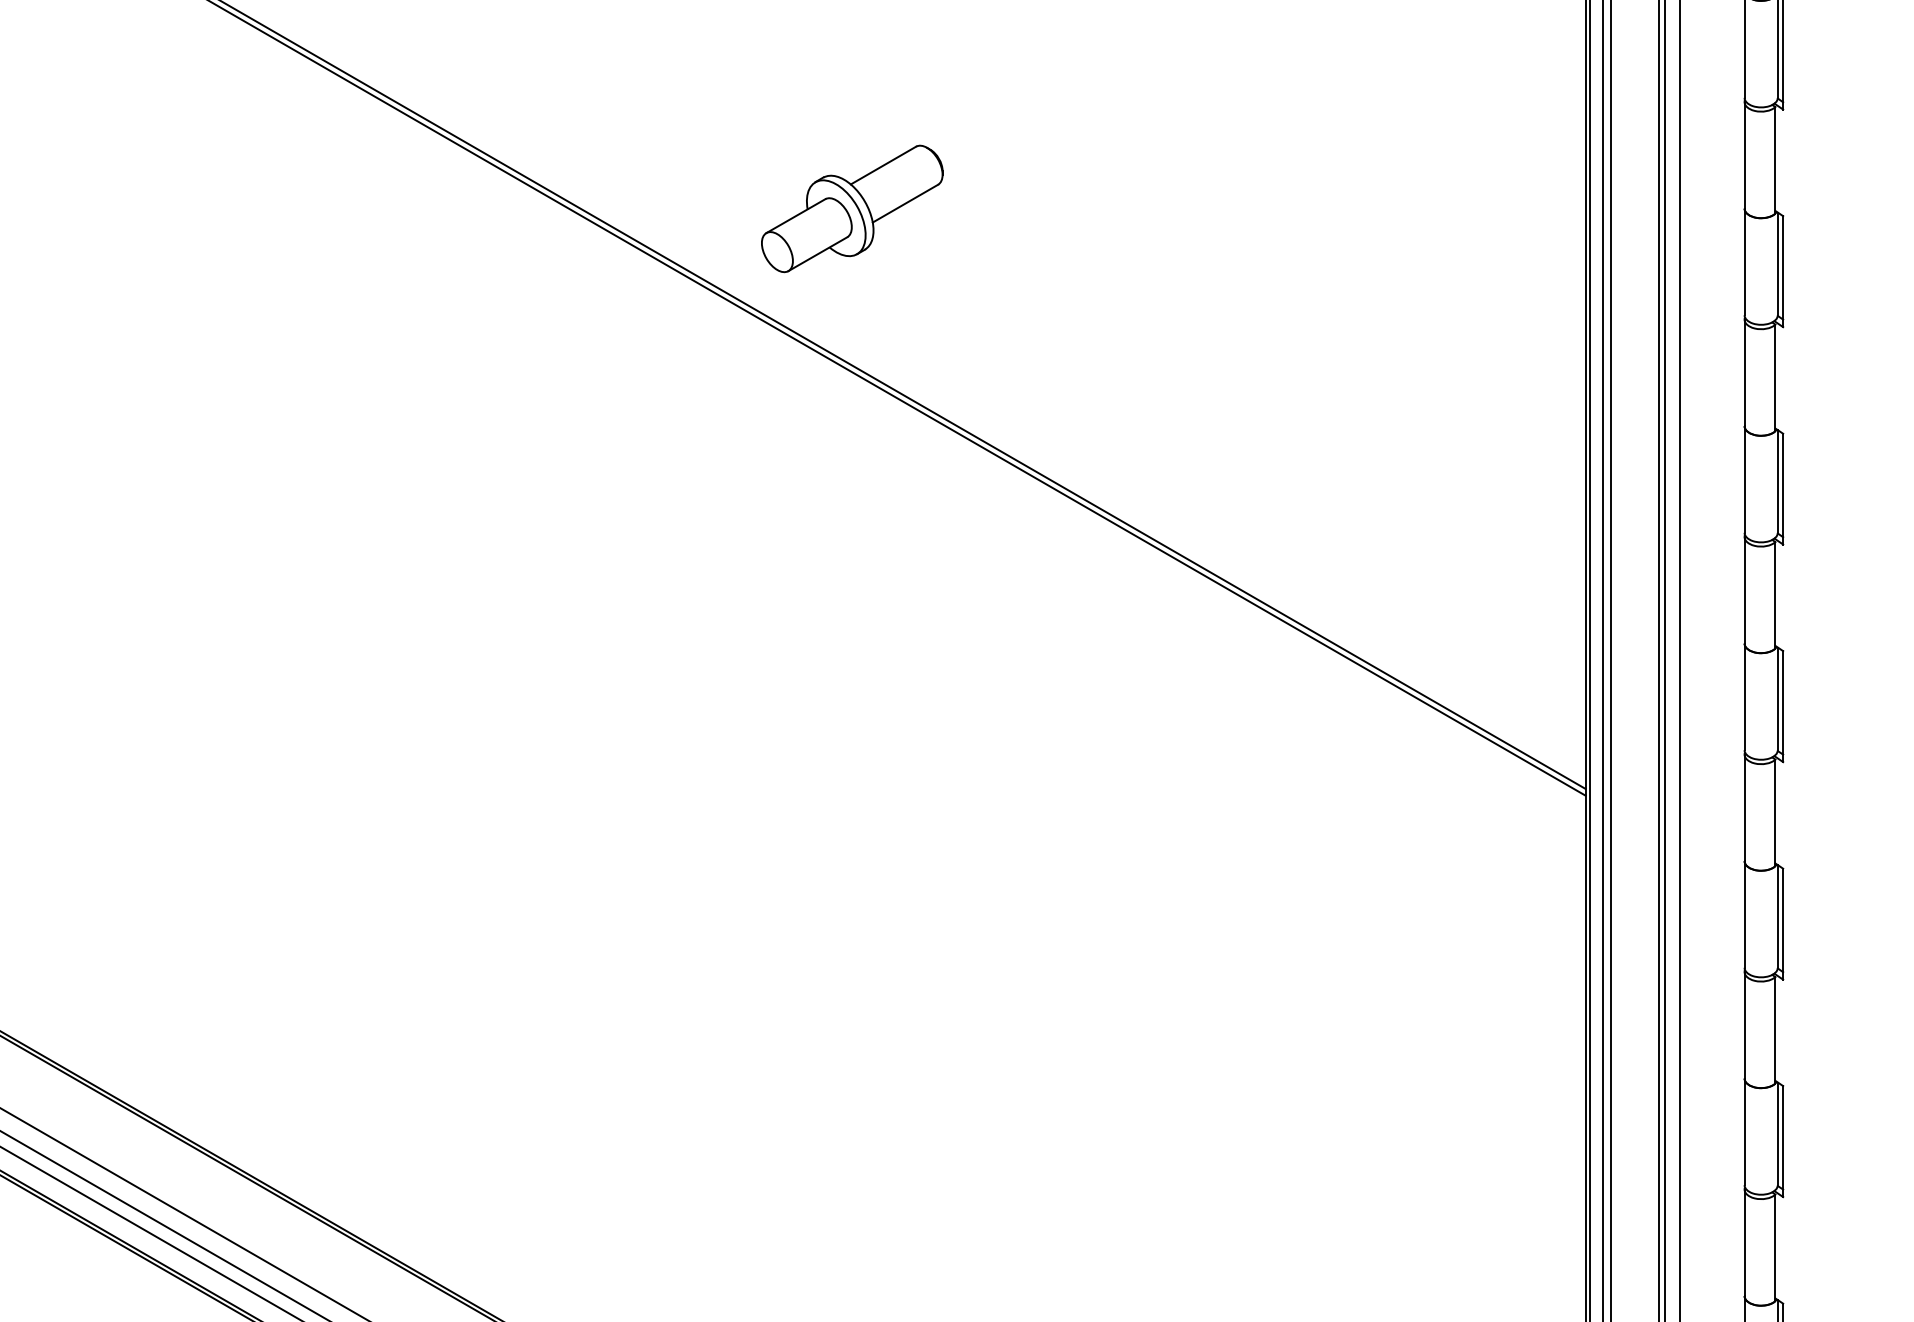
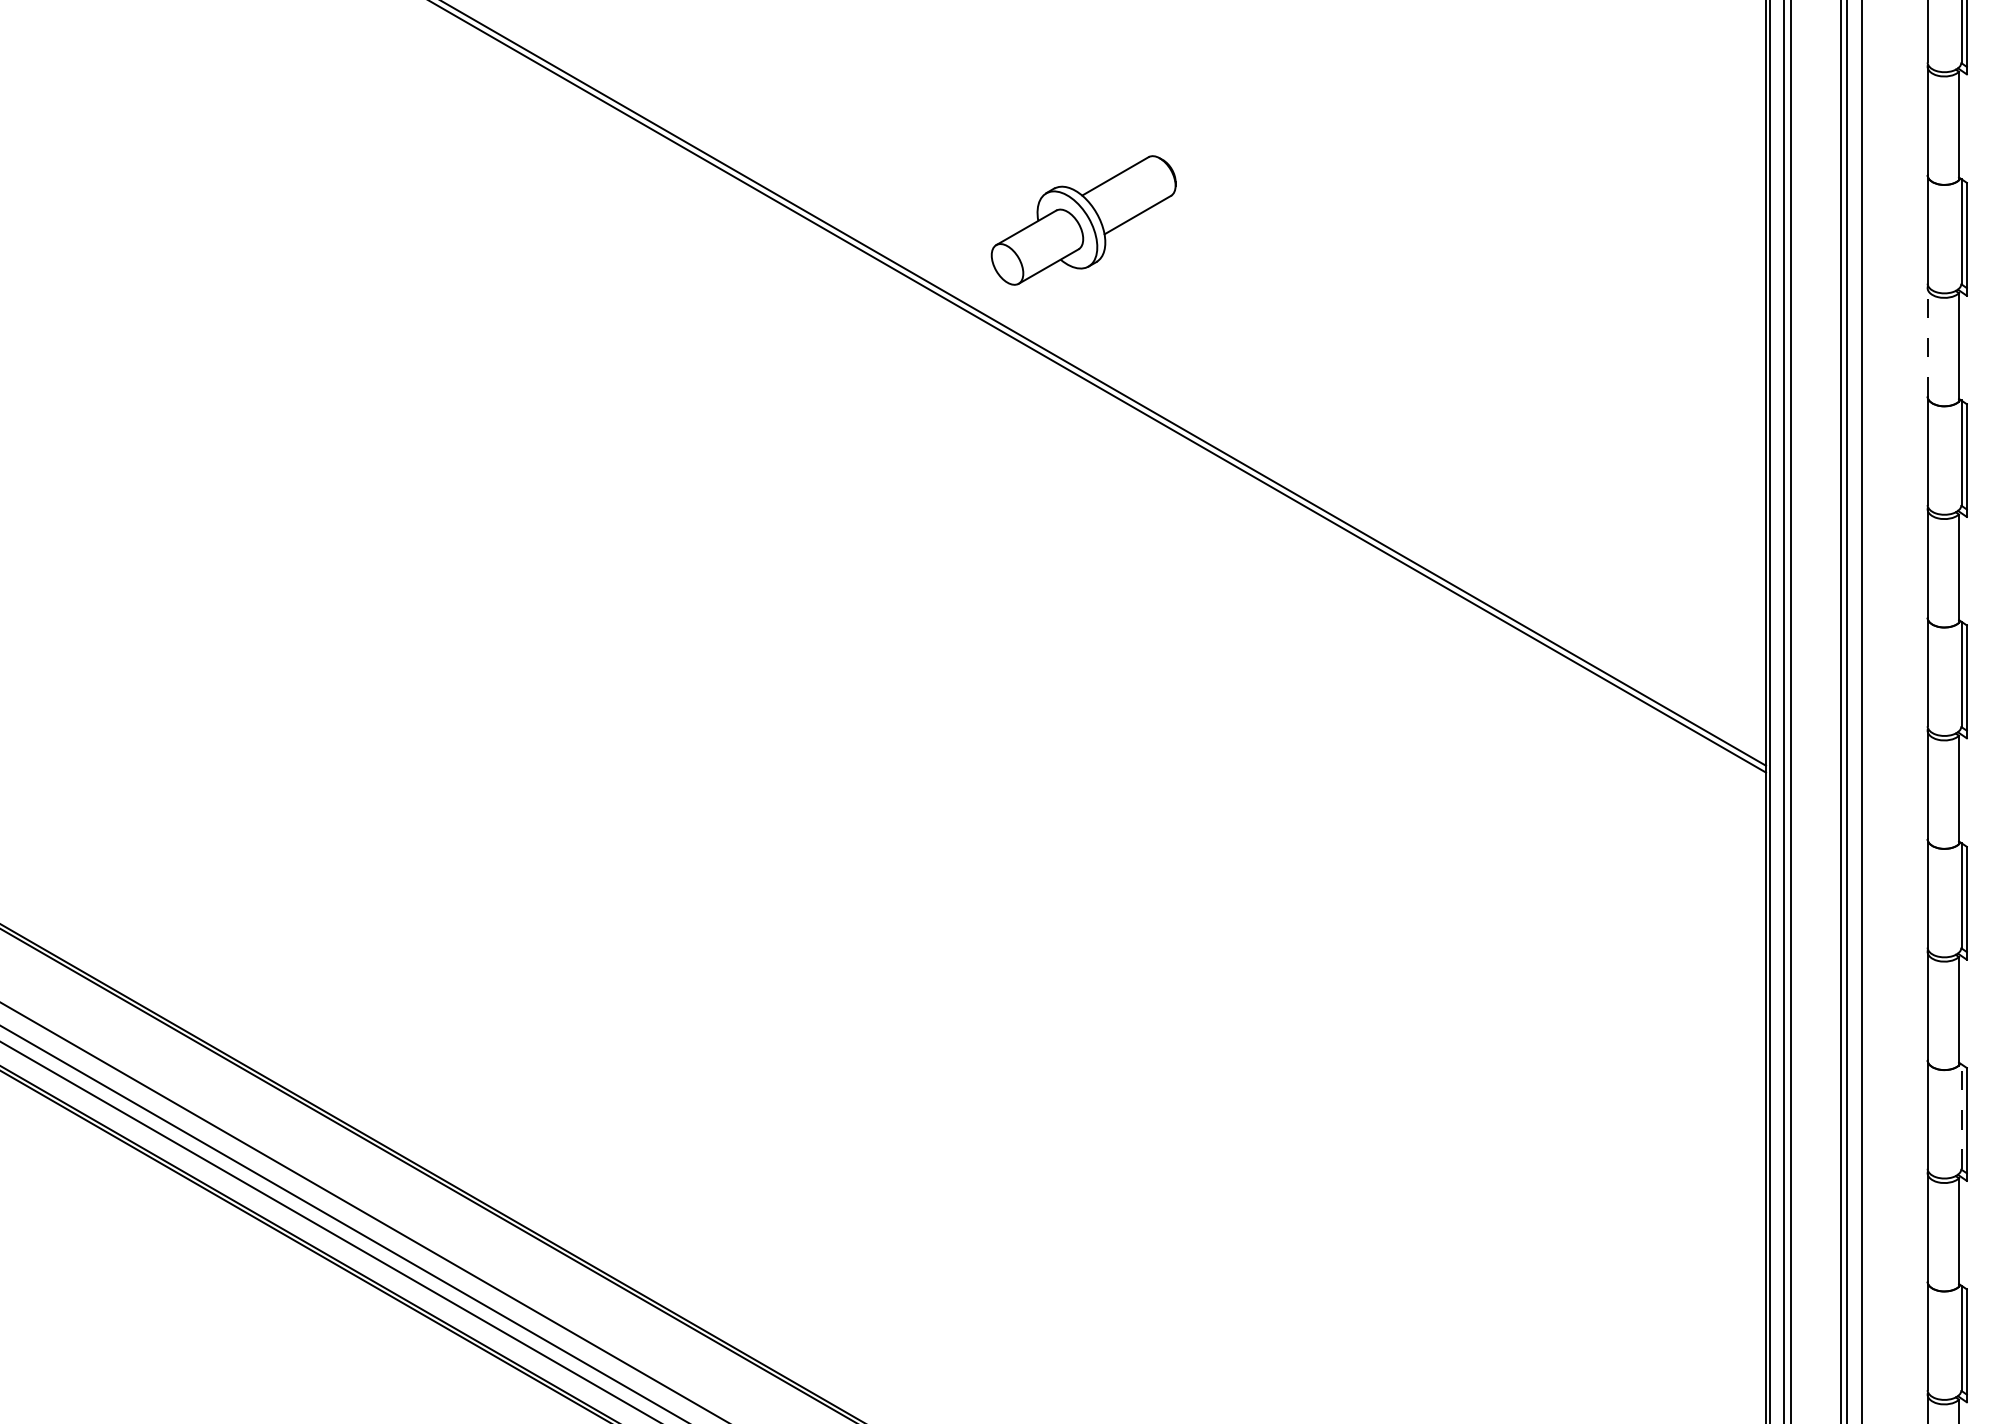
part: (852, 208) -> (1083, 220), moved
line: (1744, 372) -> (1927, 341), solid -> dashed
line: (1777, 1133) -> (1961, 1116), solid -> dashed

